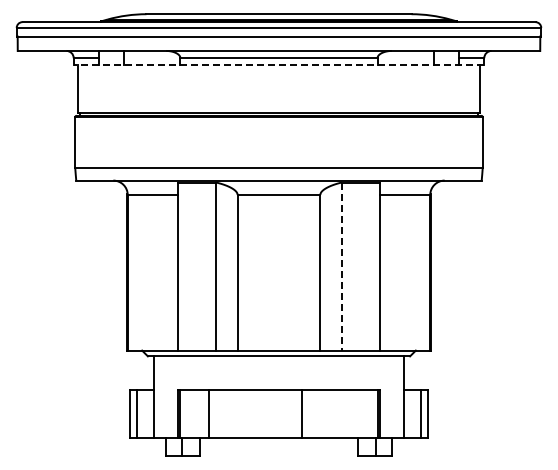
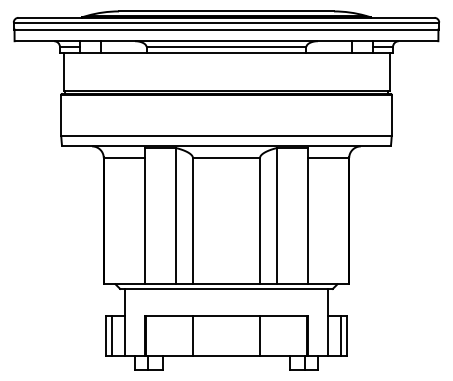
line: (278, 65) -> (226, 53), dashed -> solid
line: (341, 267) -> (277, 216), dashed -> solid
line: (208, 413) -> (192, 335), moved
line: (302, 413) -> (260, 335), moved

